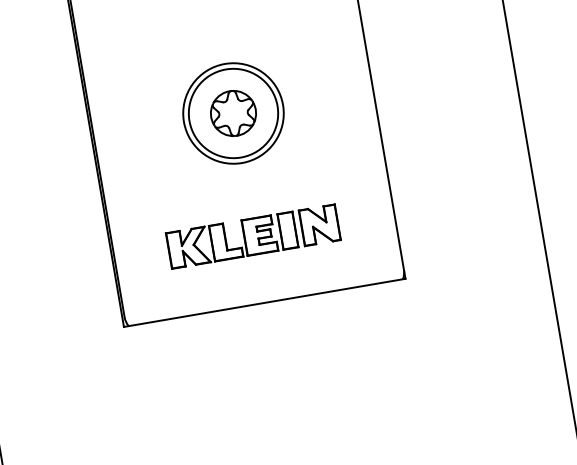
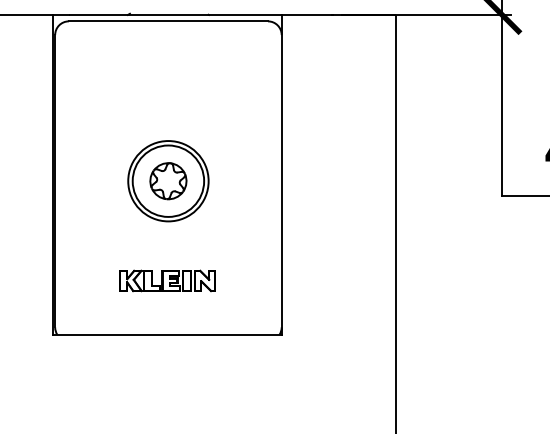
part: (253, 236) -> (167, 280), size x0.7

